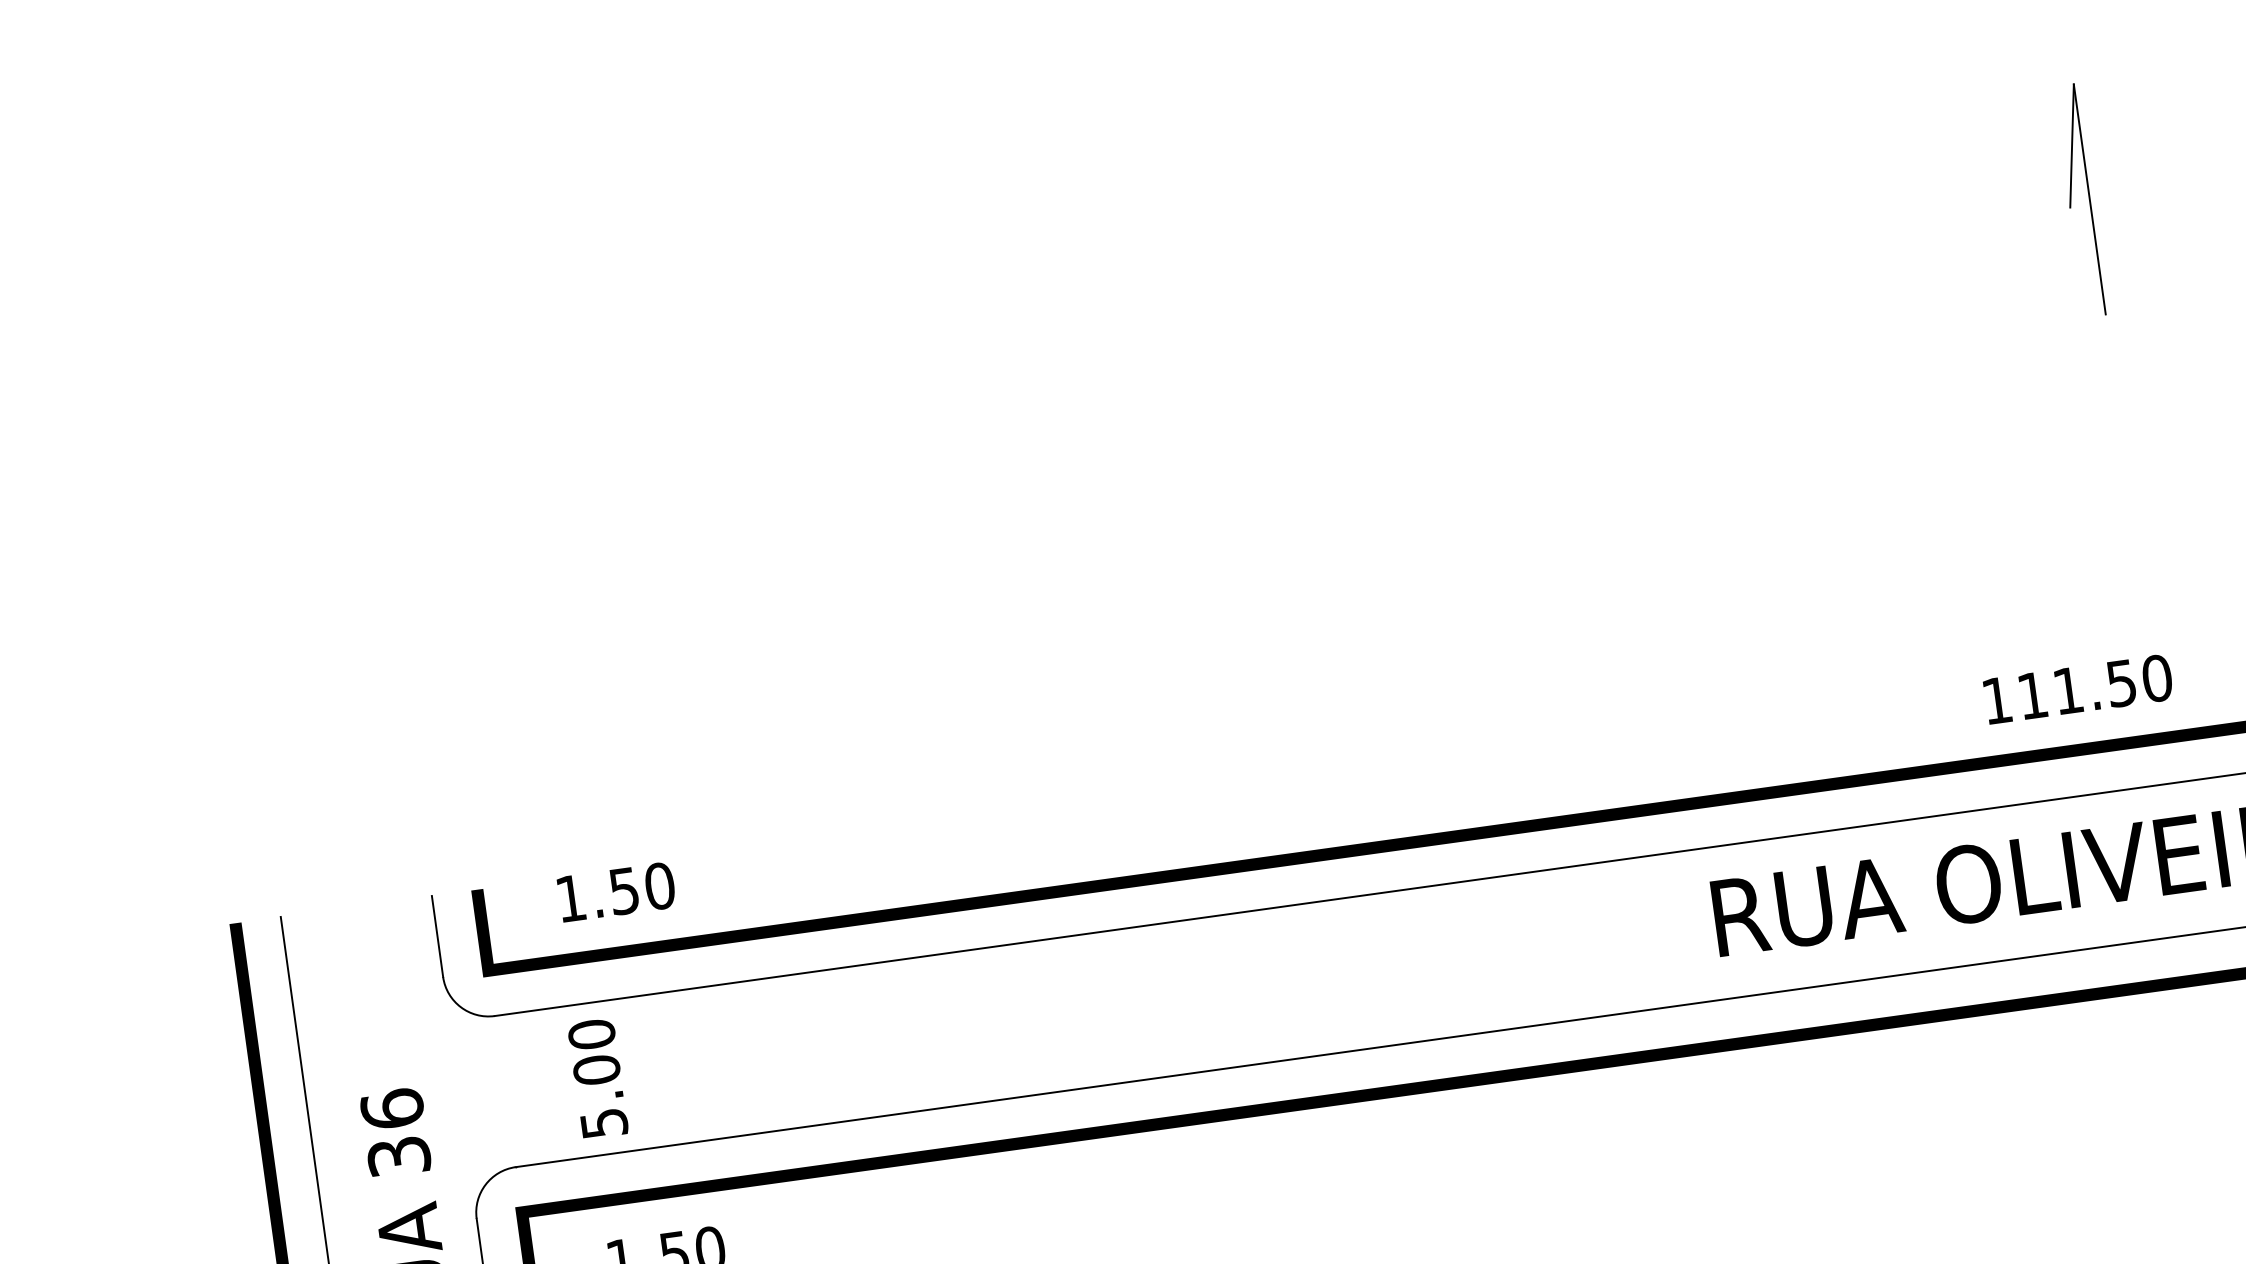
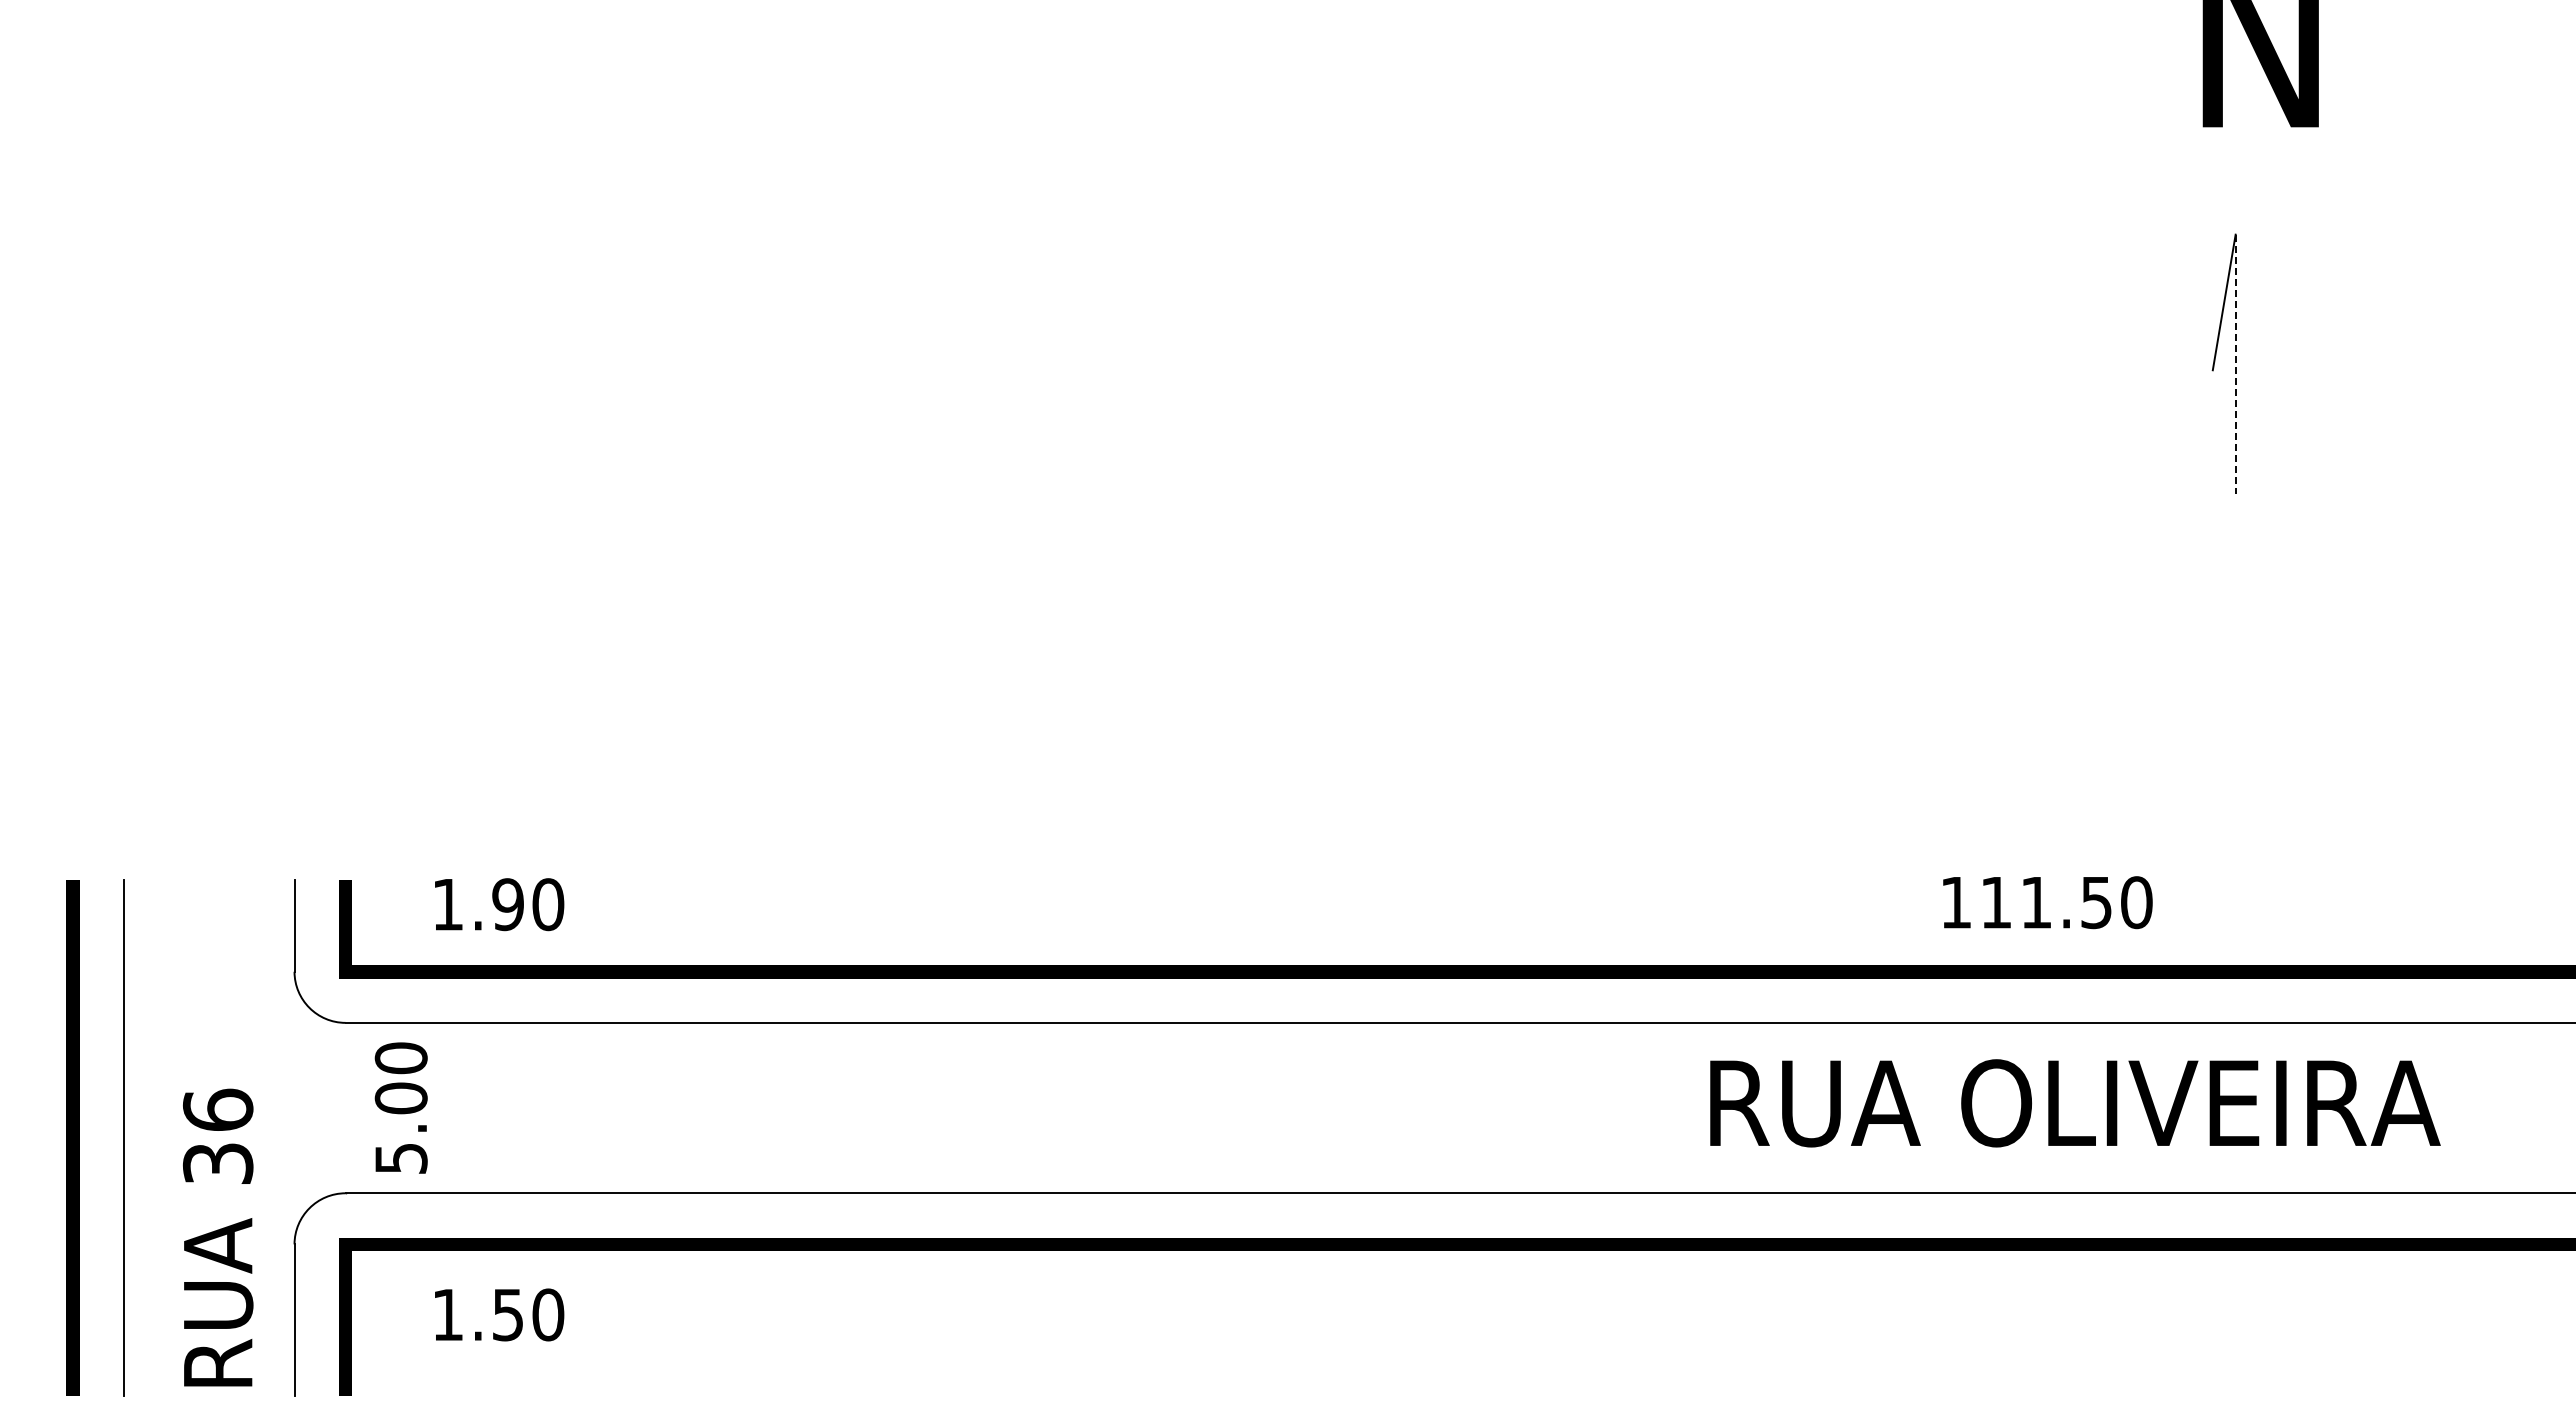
line: (2089, 199) -> (2235, 364), solid -> dashed
text: (2078, 689) -> (2047, 902), moved
text: (623, 891) -> (507, 904), 1.50 -> 1.90
text: (597, 1078) -> (400, 1107), moved

